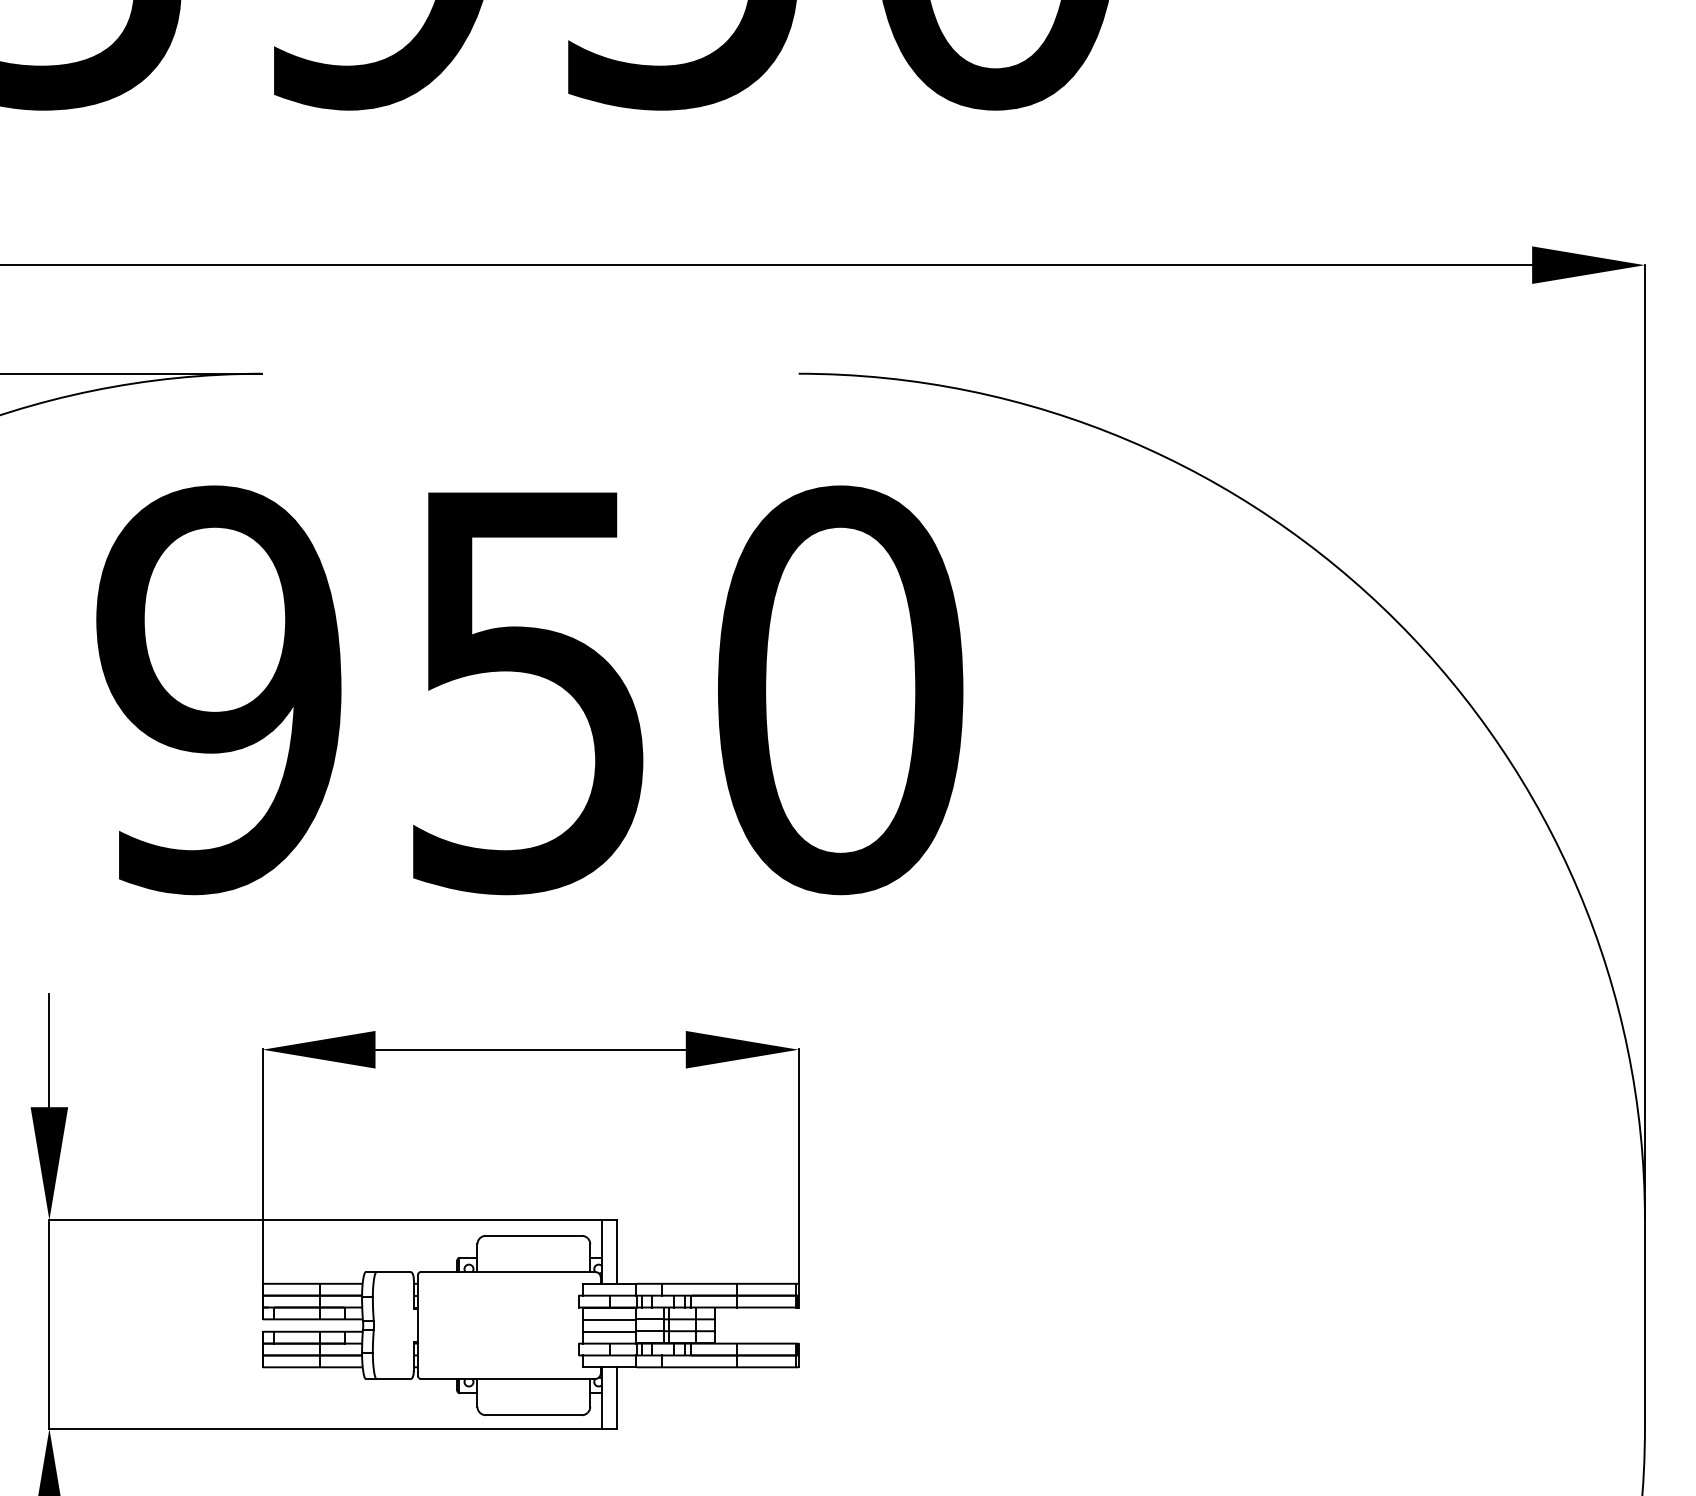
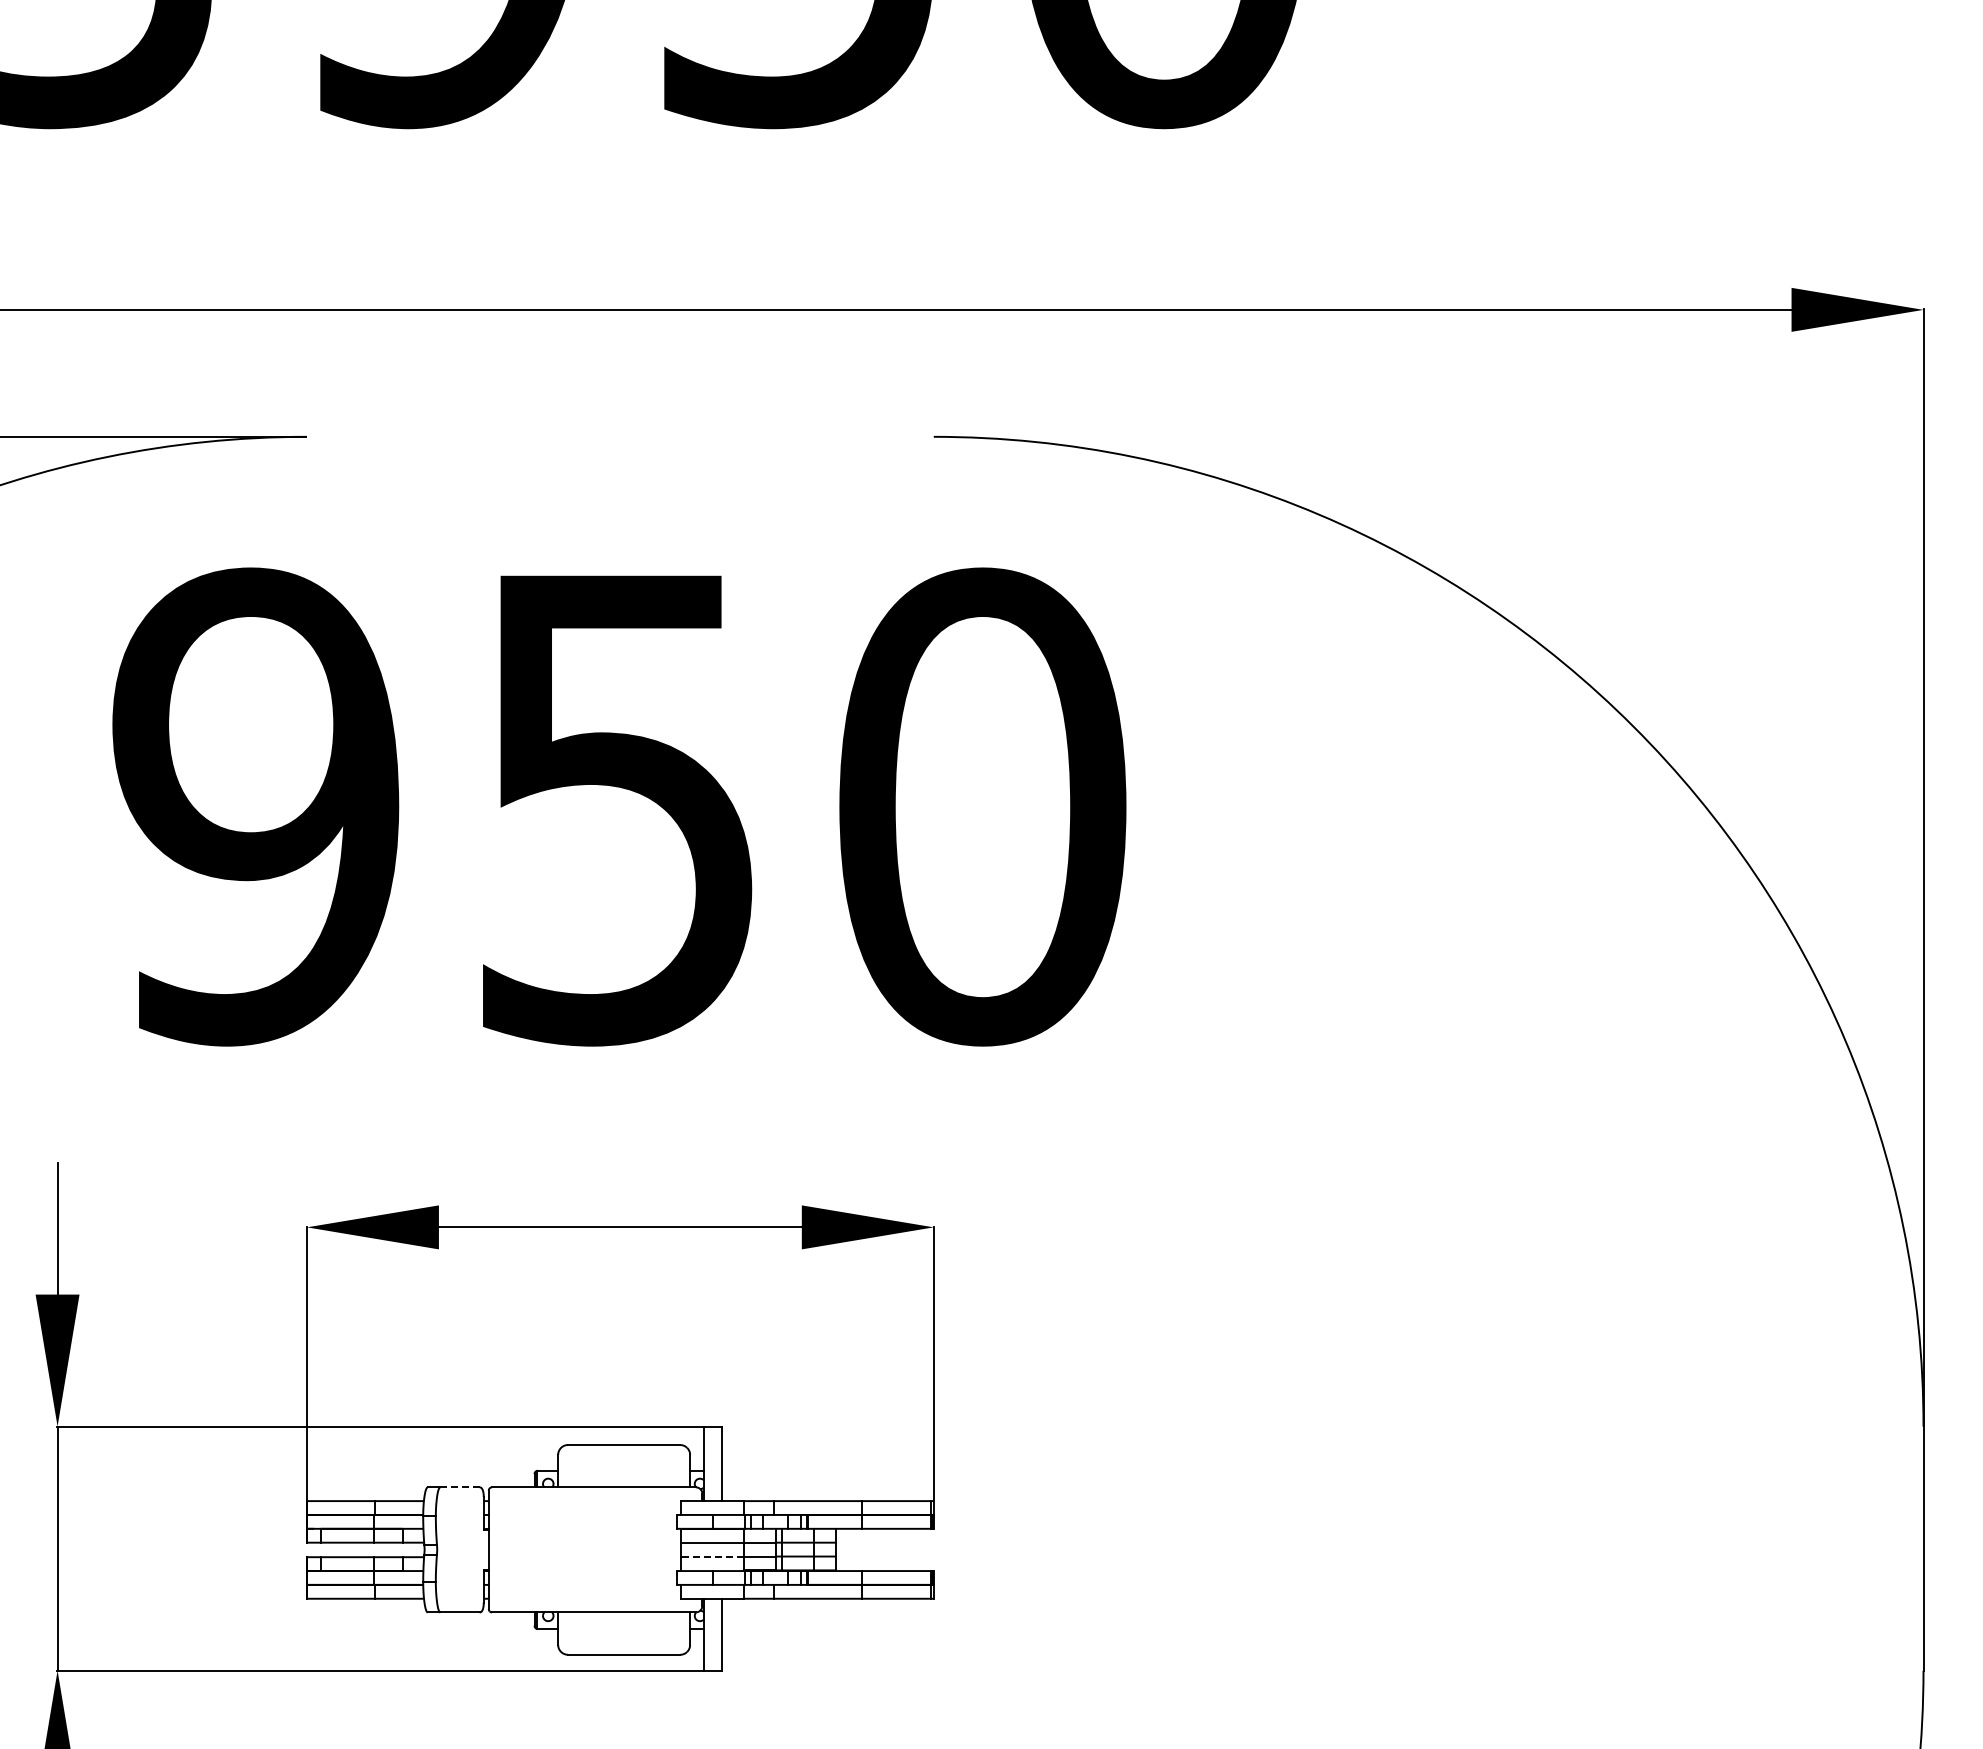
line: (393, 1272) -> (460, 1487), solid -> dashed
line: (609, 1332) -> (712, 1557), solid -> dashed

